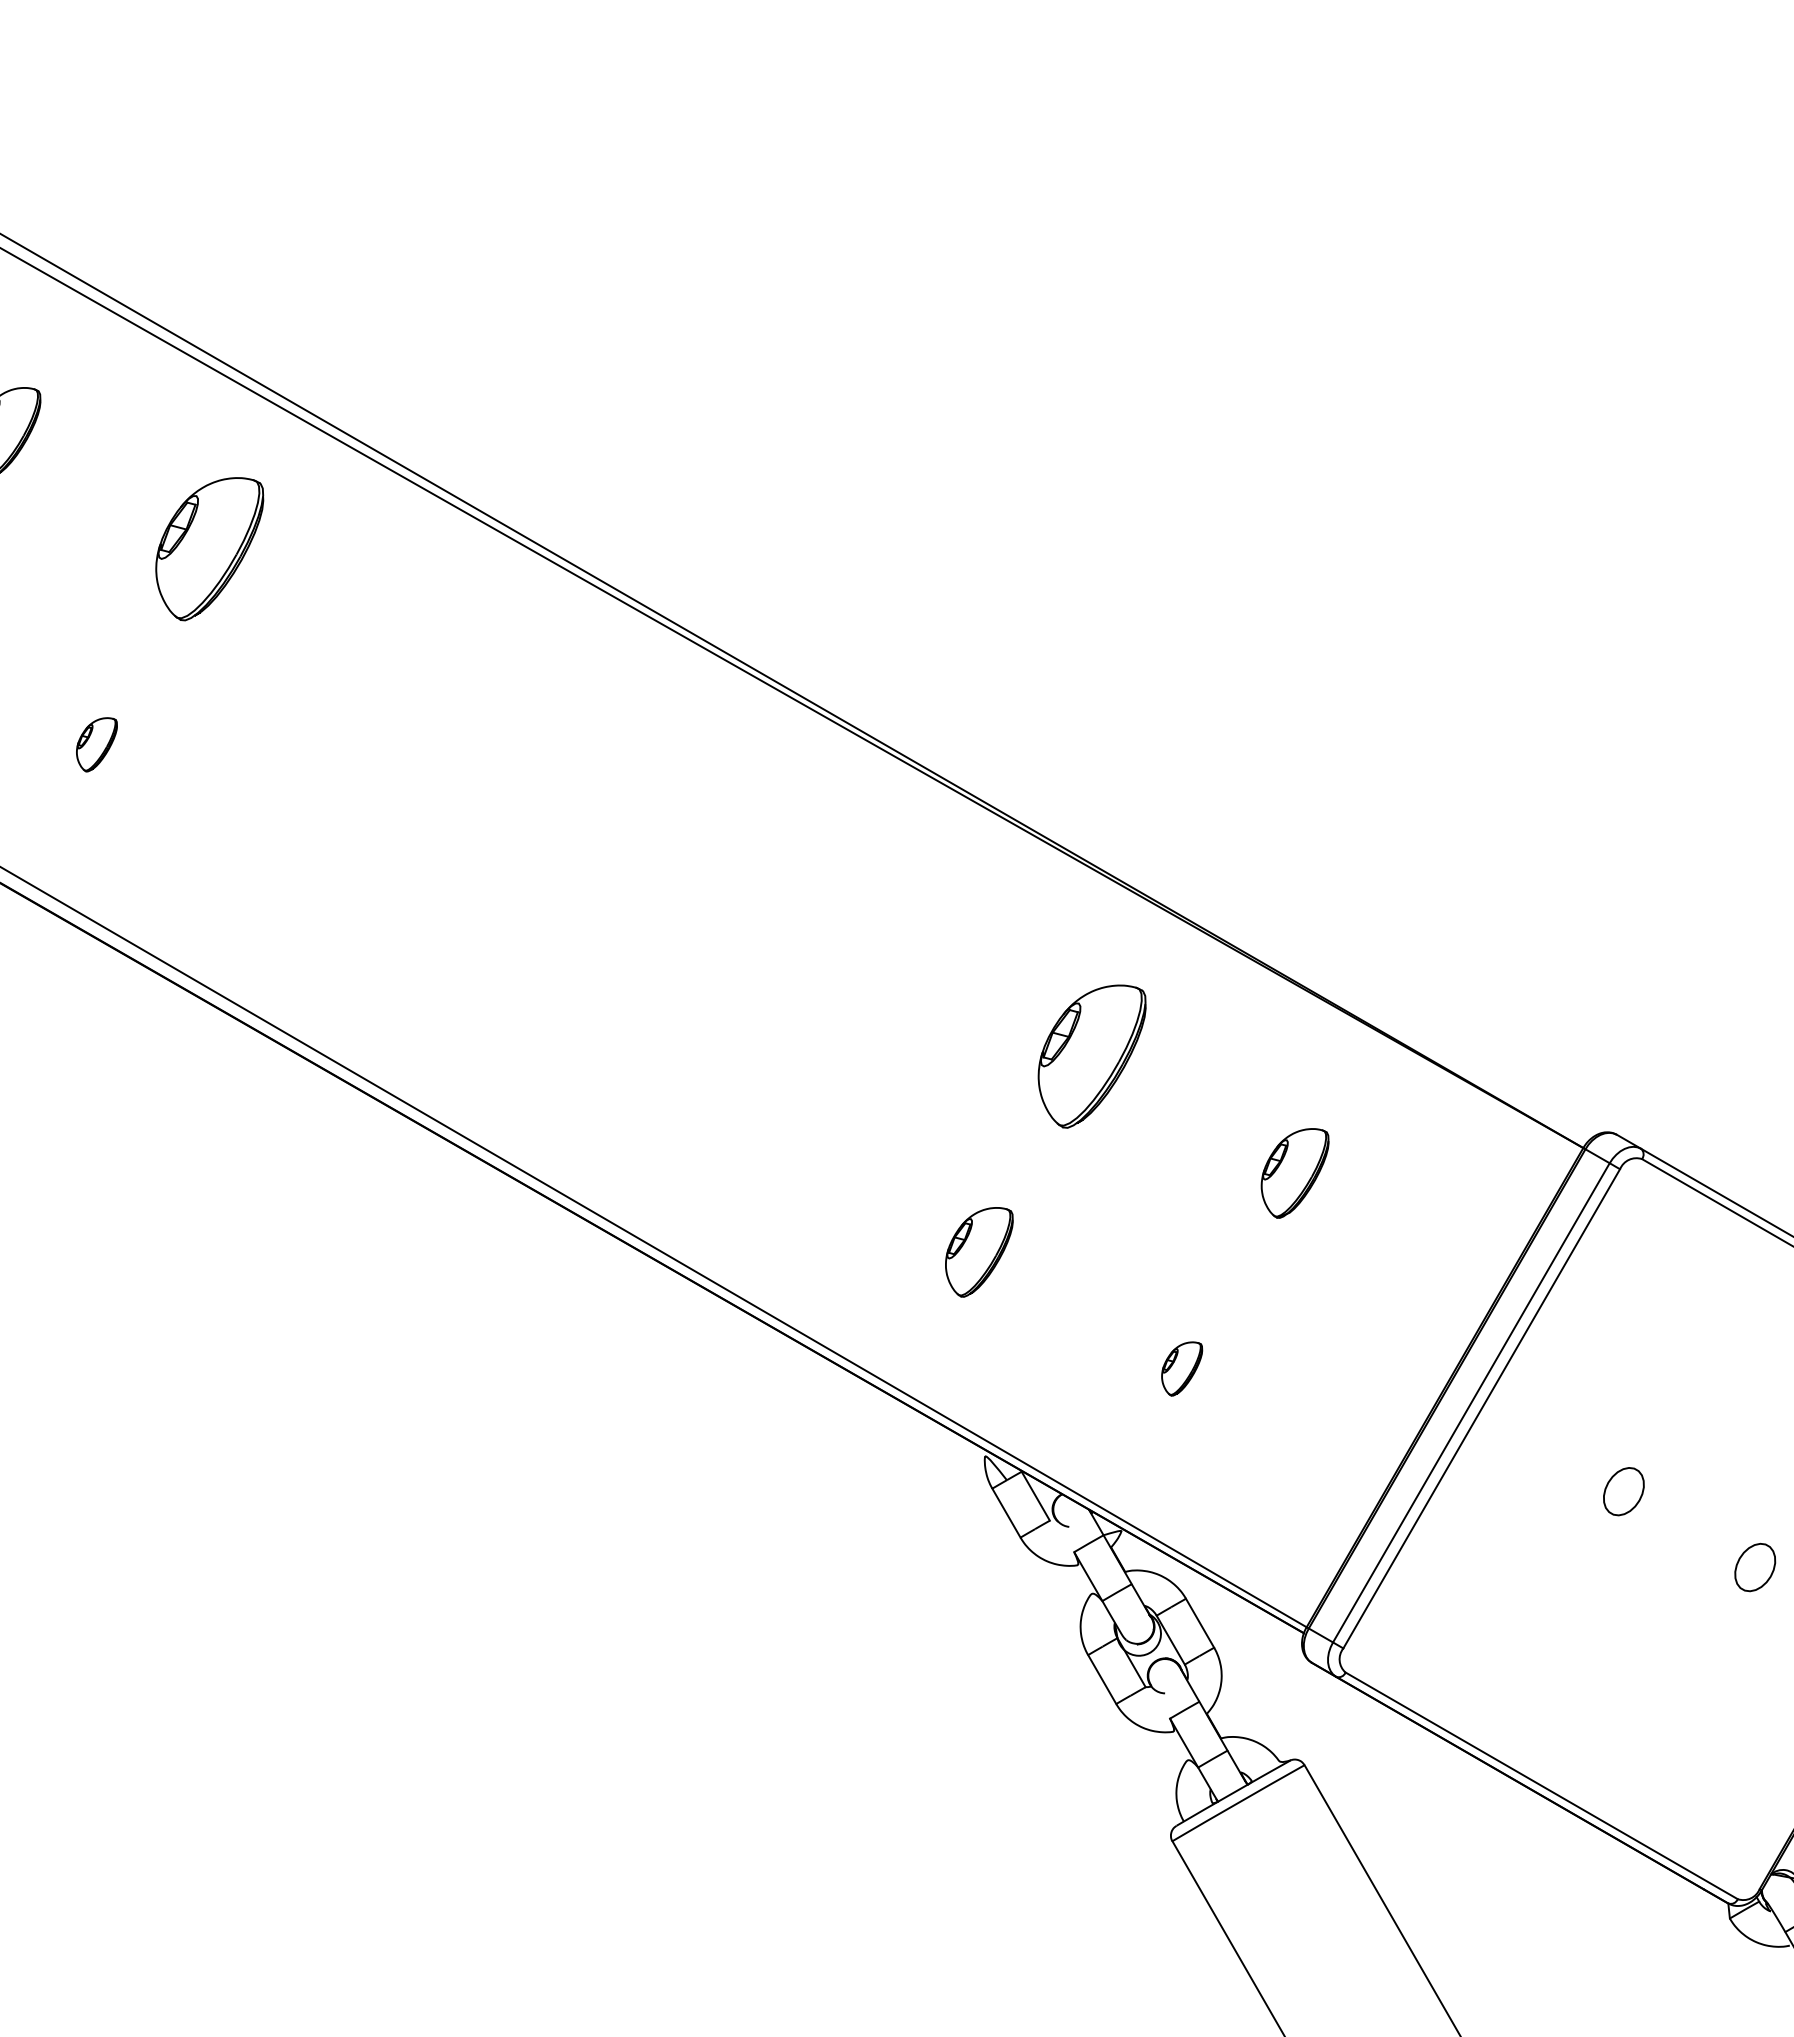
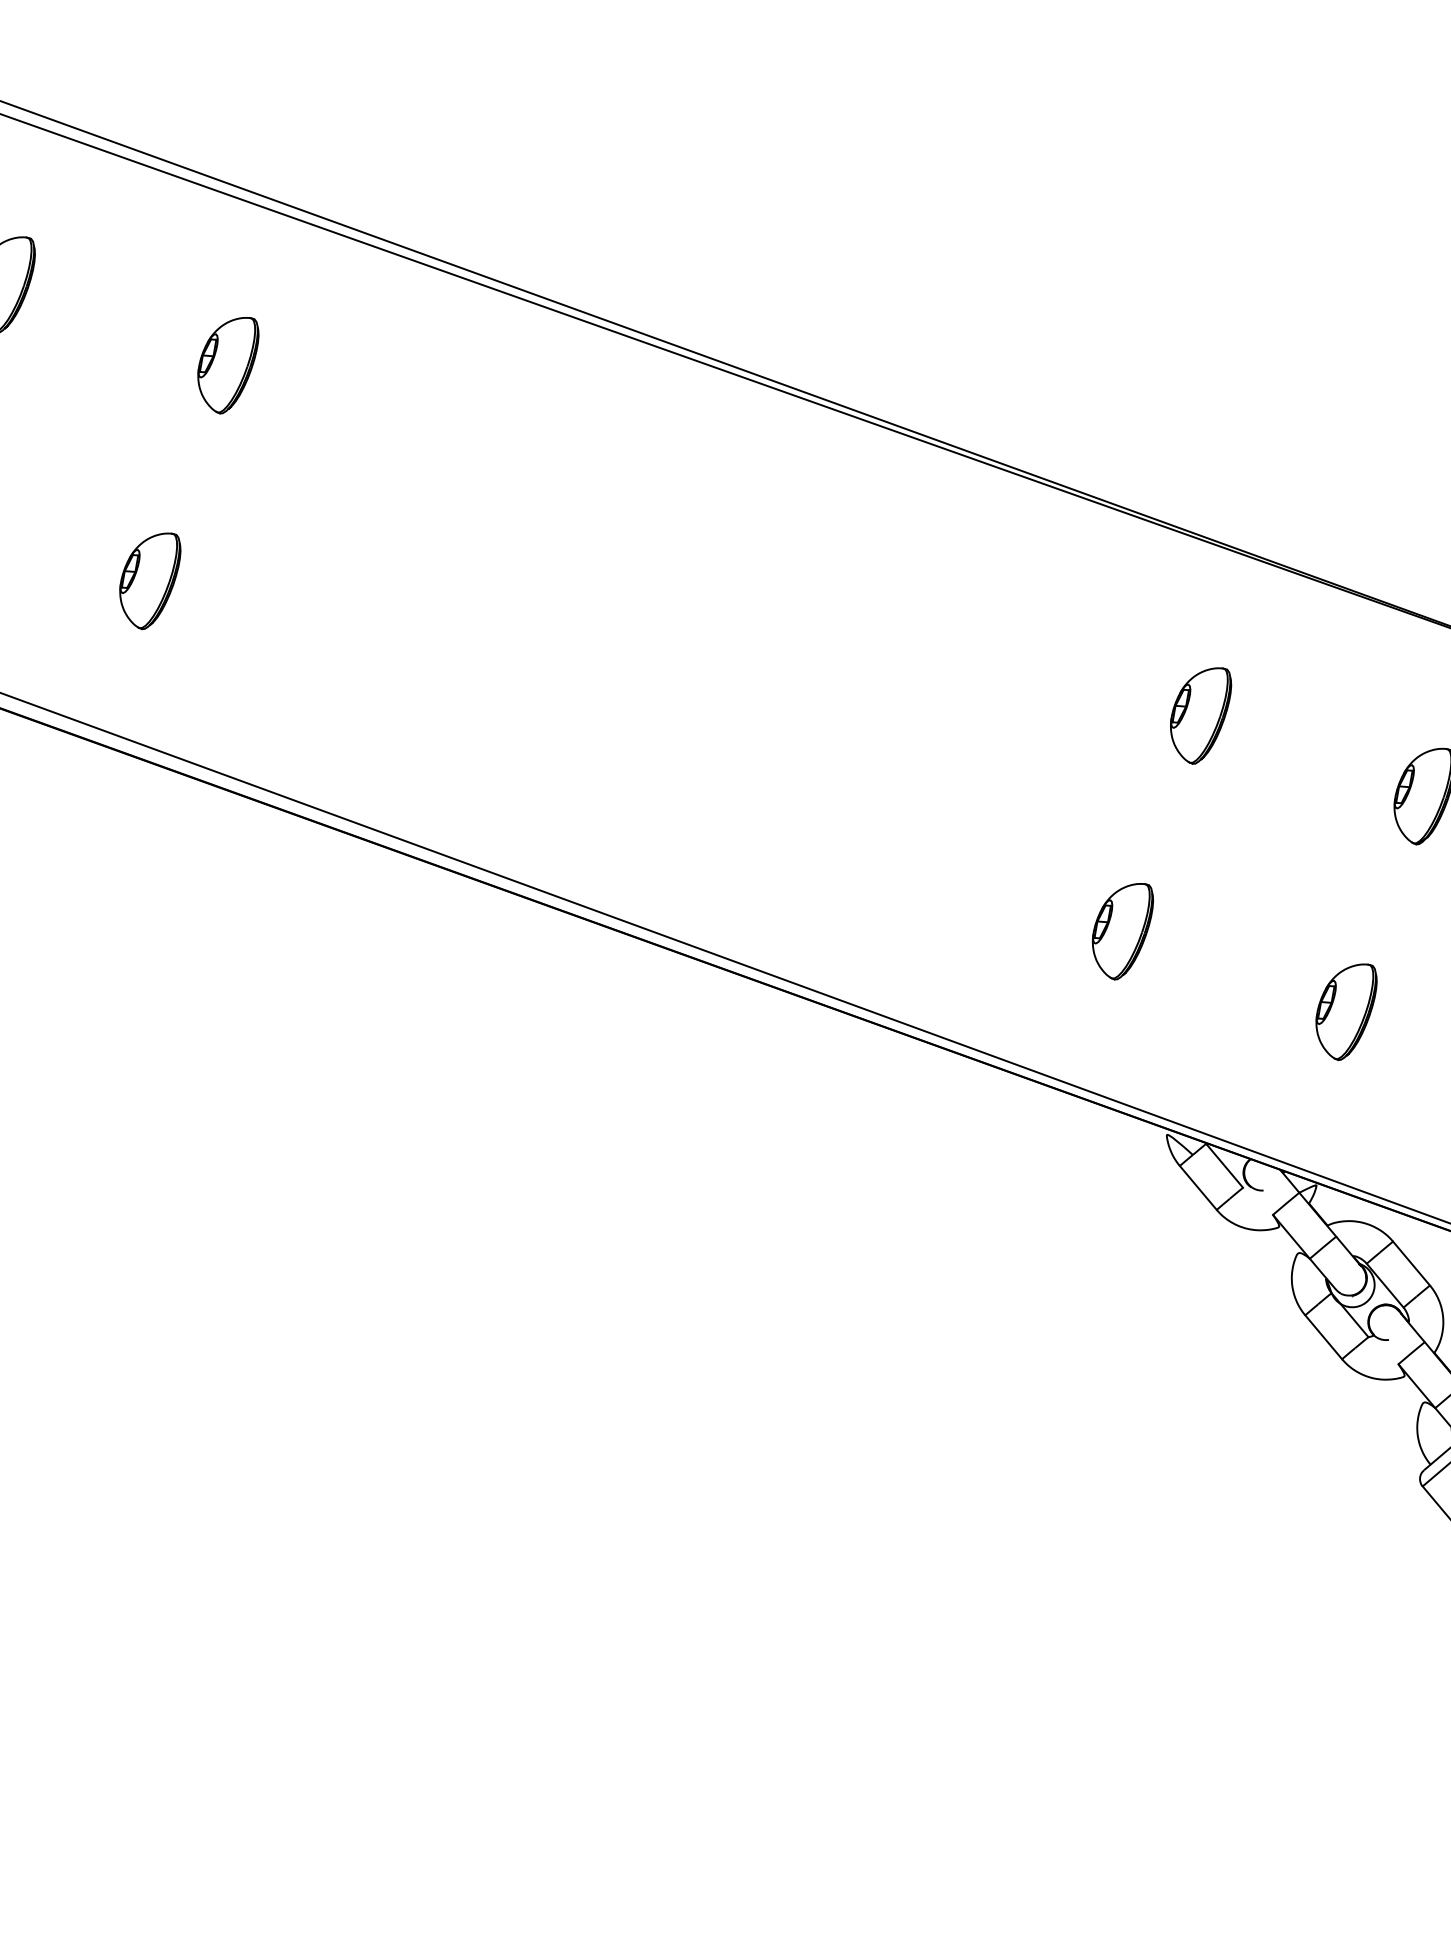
part: (209, 548) -> (229, 365), size x0.62
part: (96, 744) -> (151, 581), size x1.67
part: (1092, 1056) -> (1203, 716), size x0.62
part: (1181, 1368) -> (1347, 1012), size x1.67

